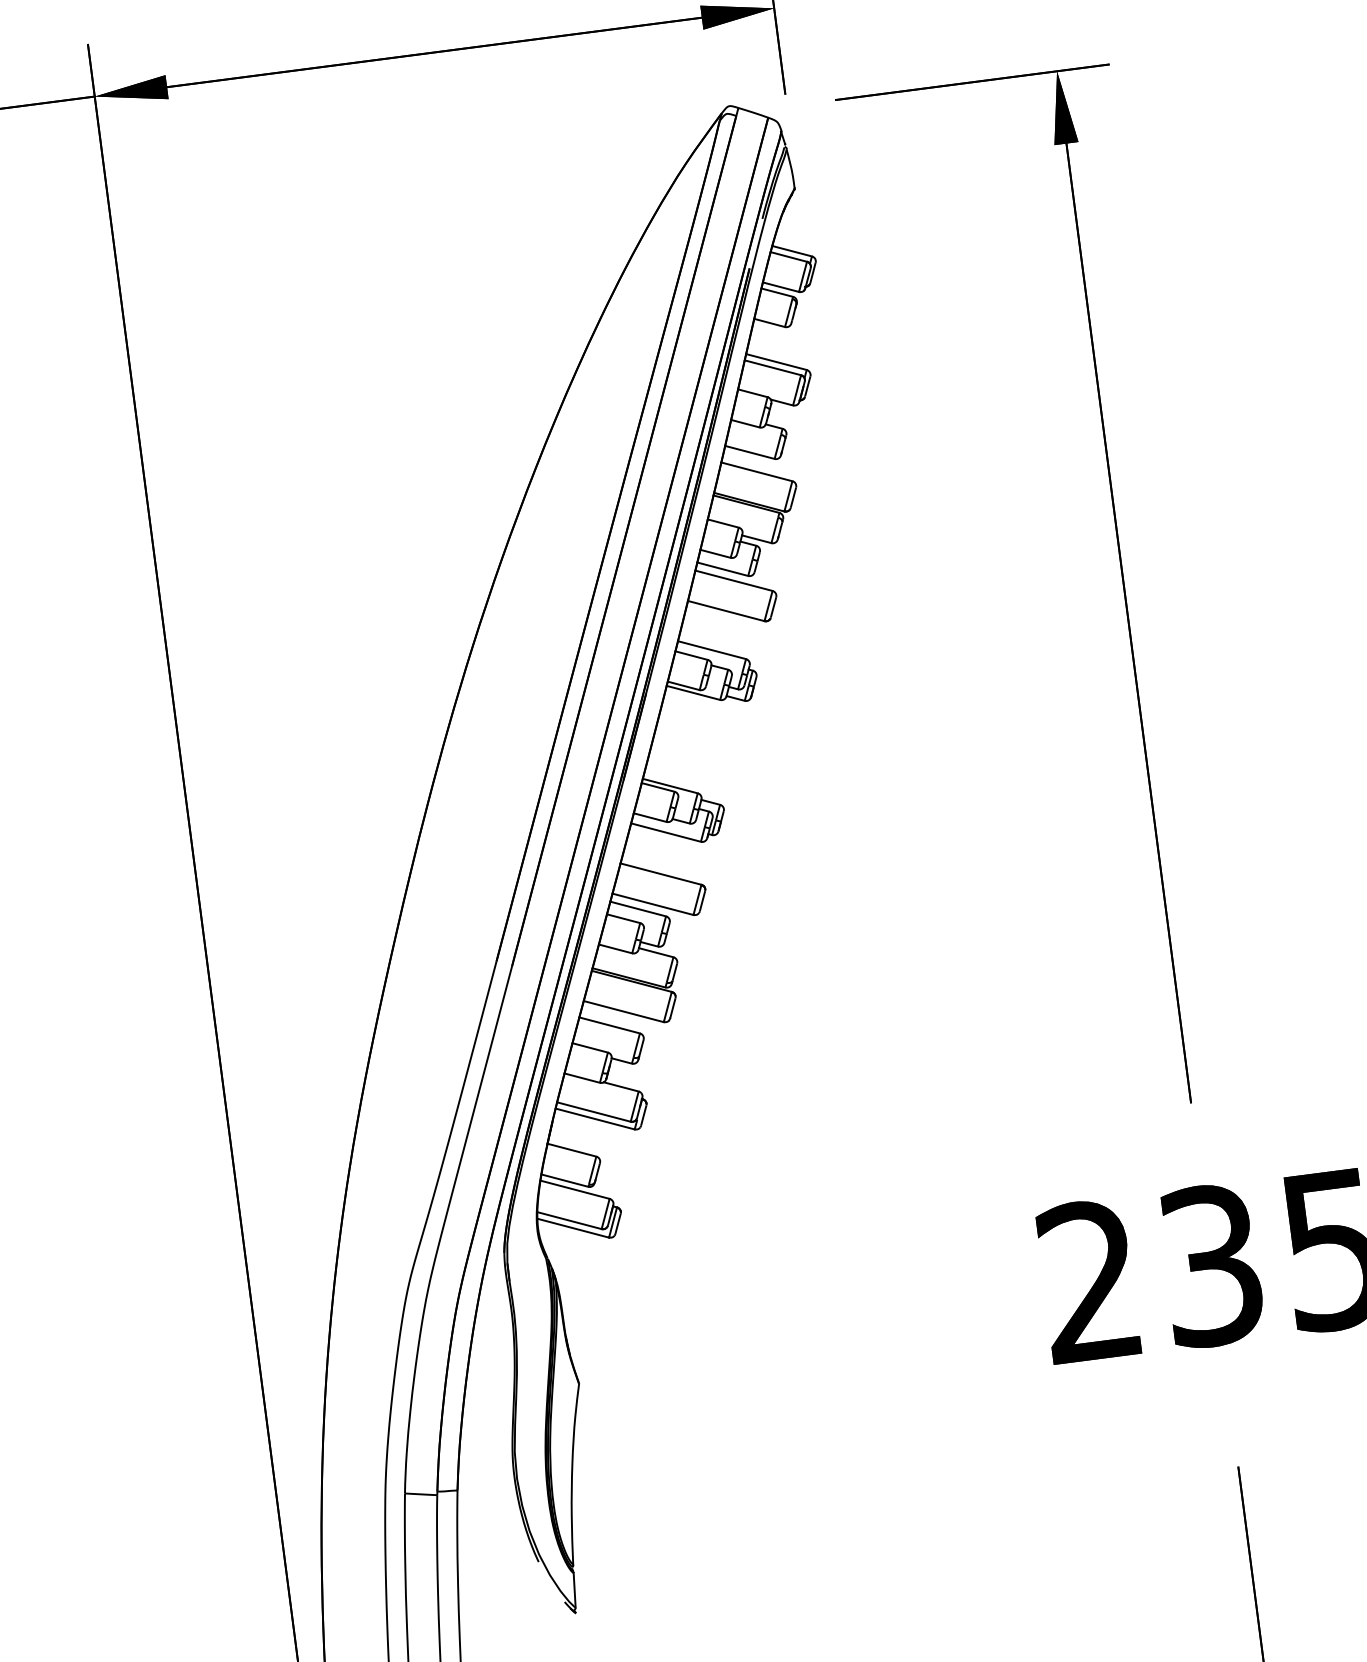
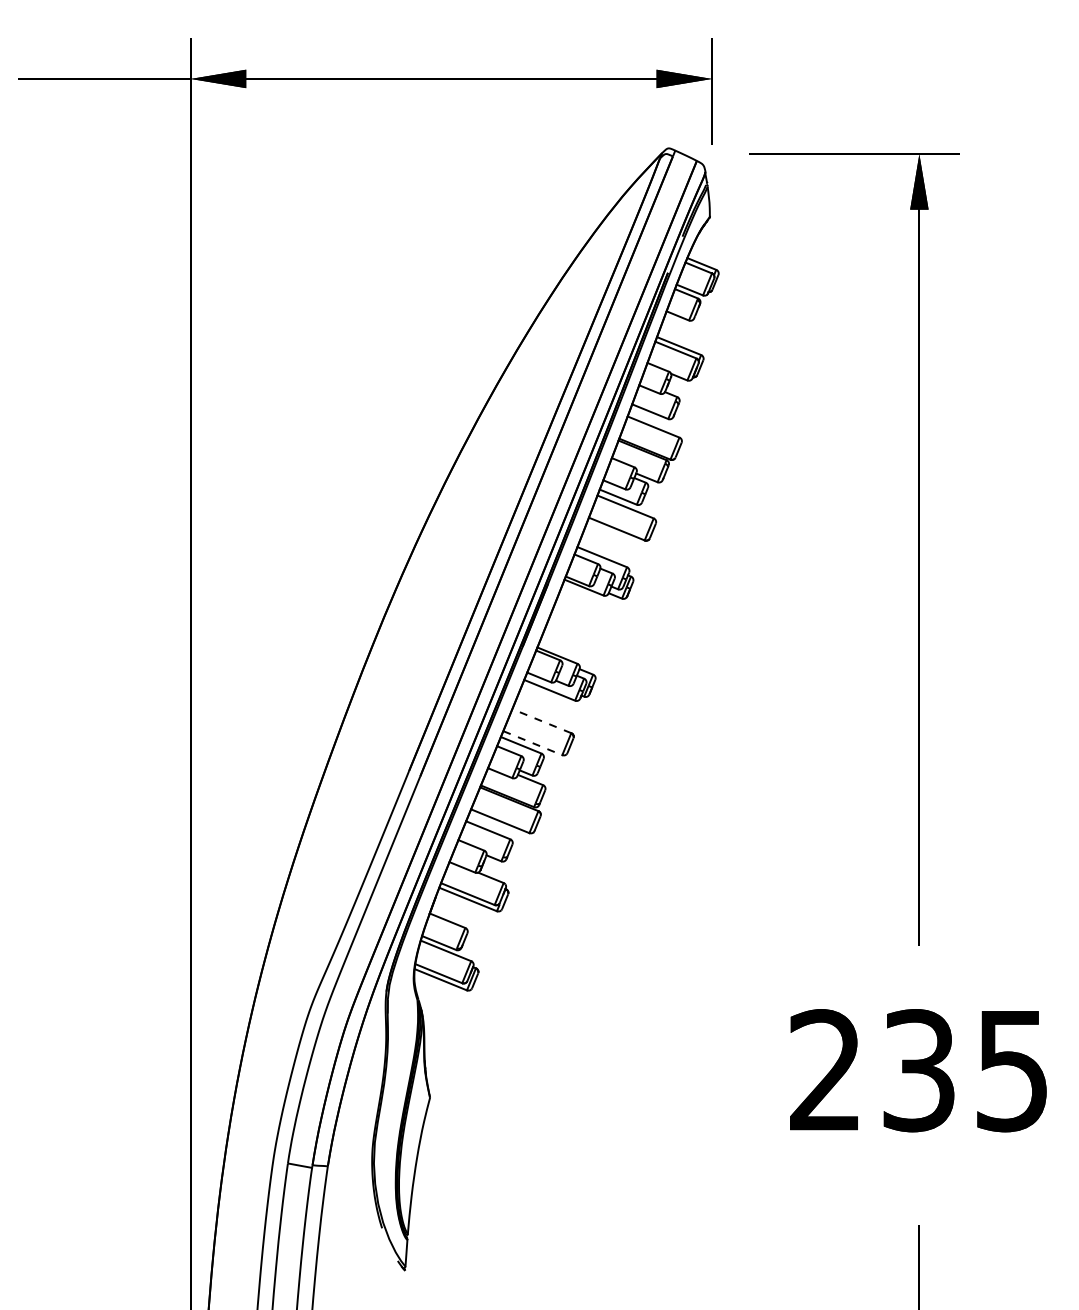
line: (660, 874) -> (541, 721), solid -> dashed
line: (652, 904) -> (532, 743), solid -> dashed

